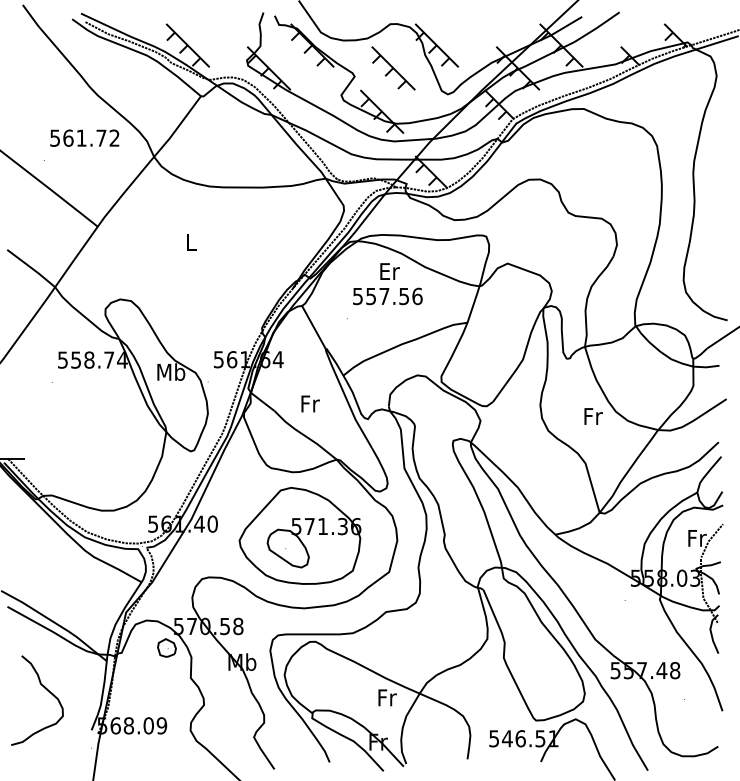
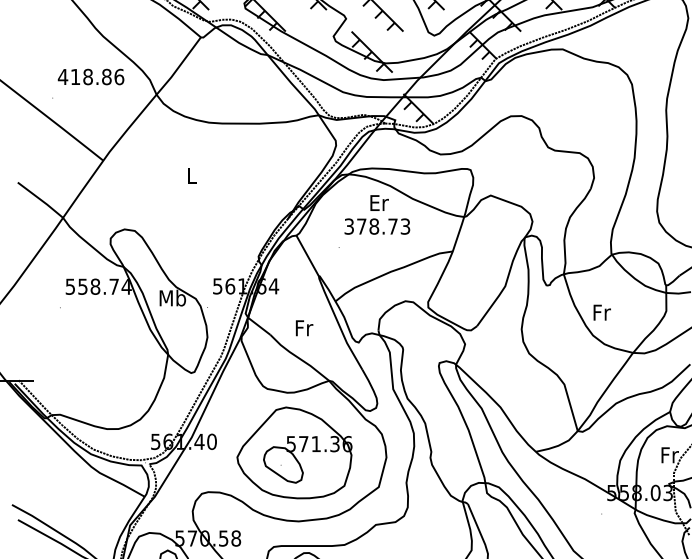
text: (84, 137) -> (90, 76), 561.72 -> 418.86
text: (387, 296) -> (377, 226), 557.56 -> 378.73
text: (593, 416) -> (602, 312), moved

